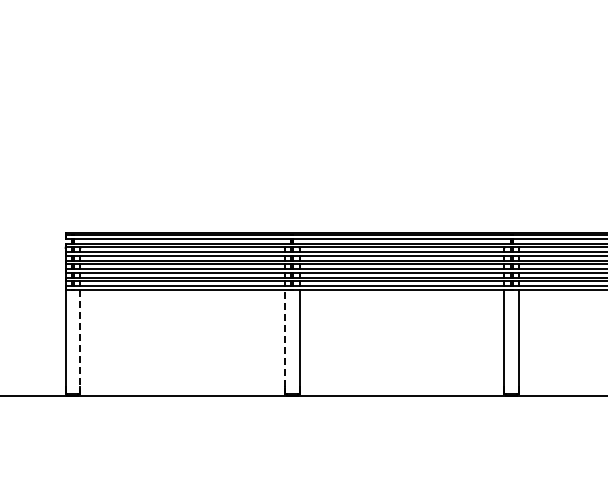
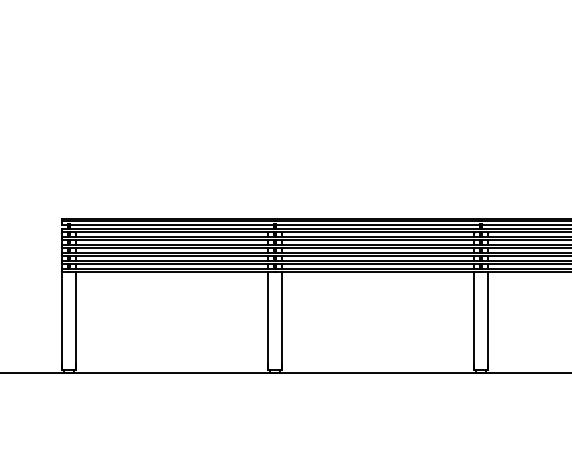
line: (80, 338) -> (75, 318), dashed -> solid
line: (285, 338) -> (268, 318), dashed -> solid

